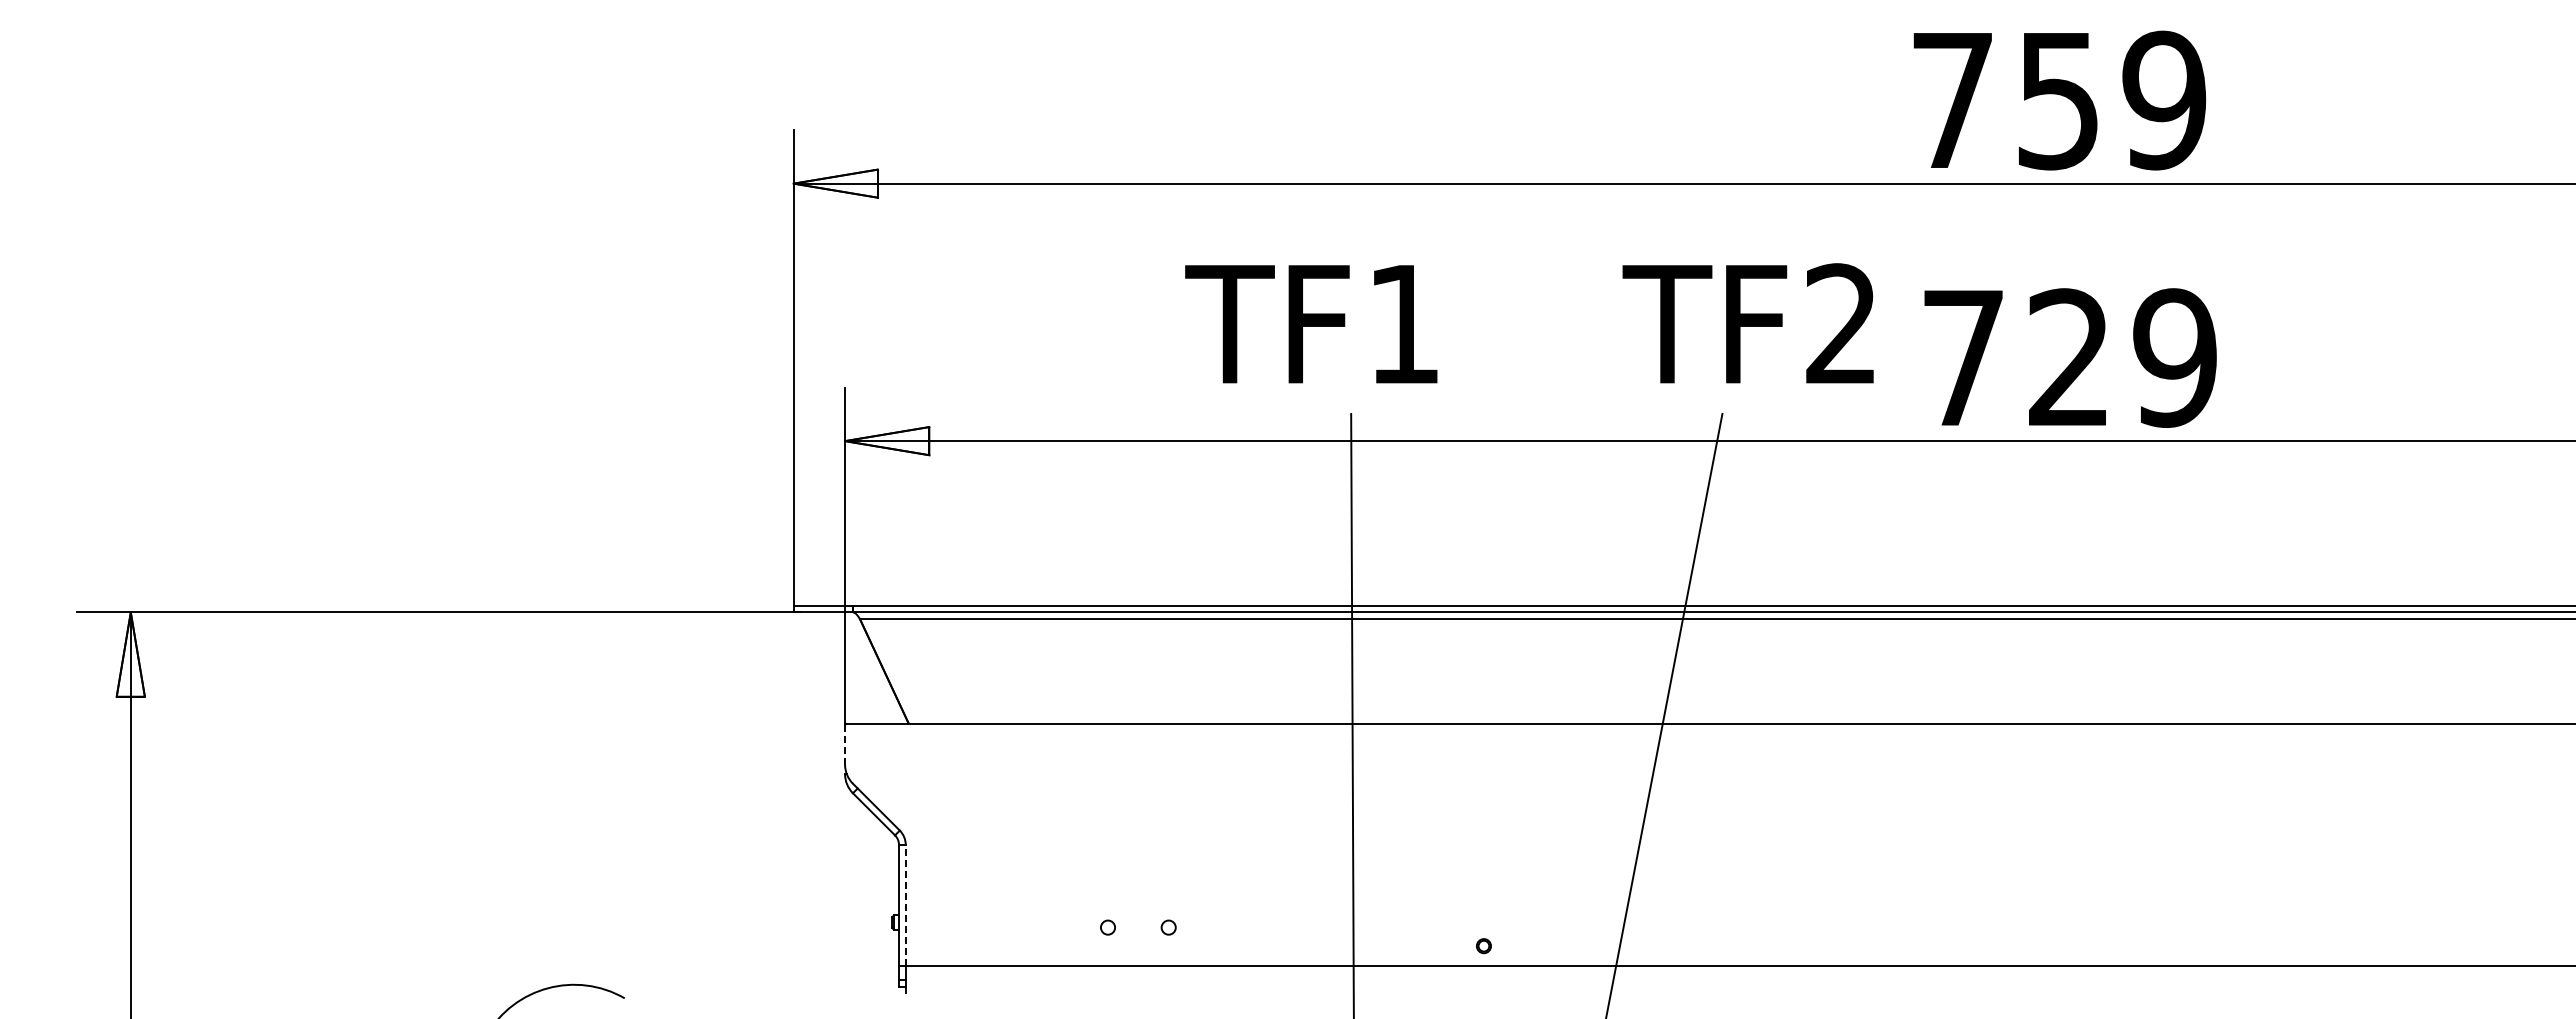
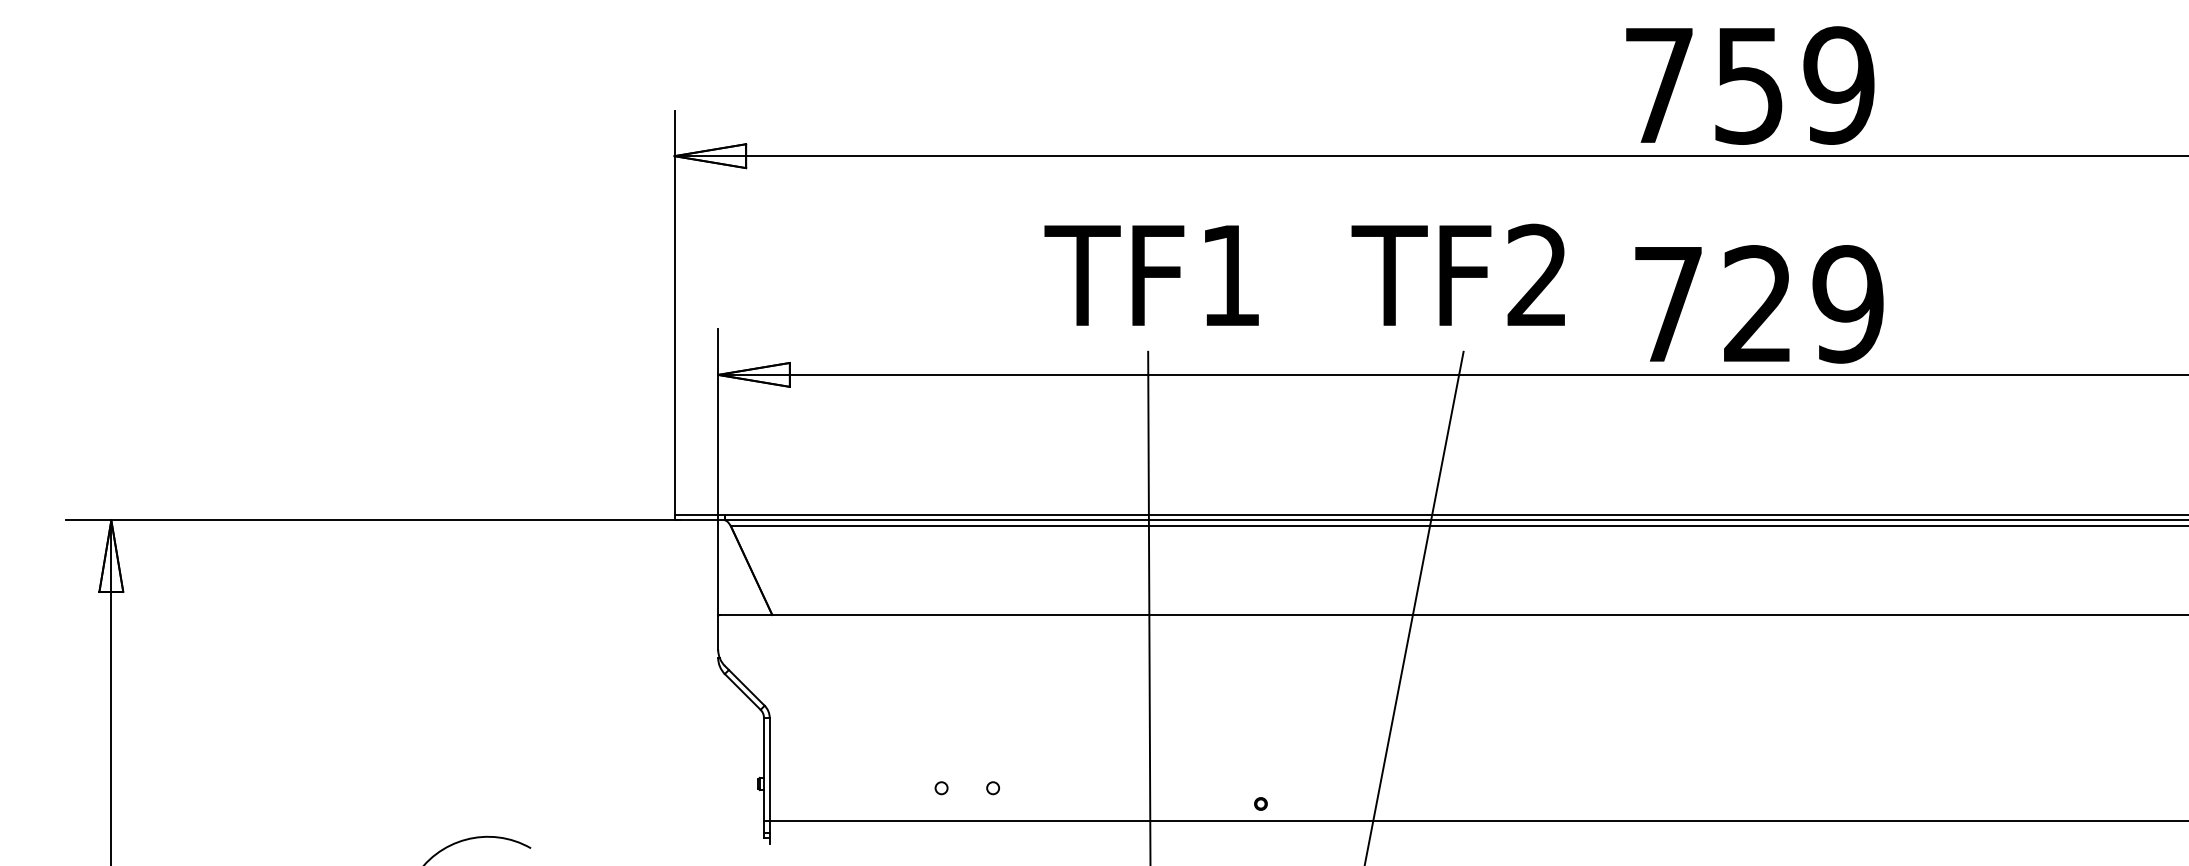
text: (1747, 323) -> (1457, 274), moved
text: (1311, 324) -> (1151, 275), moved
line: (845, 745) -> (718, 633), dashed -> solid
line: (905, 905) -> (769, 769), dashed -> solid

